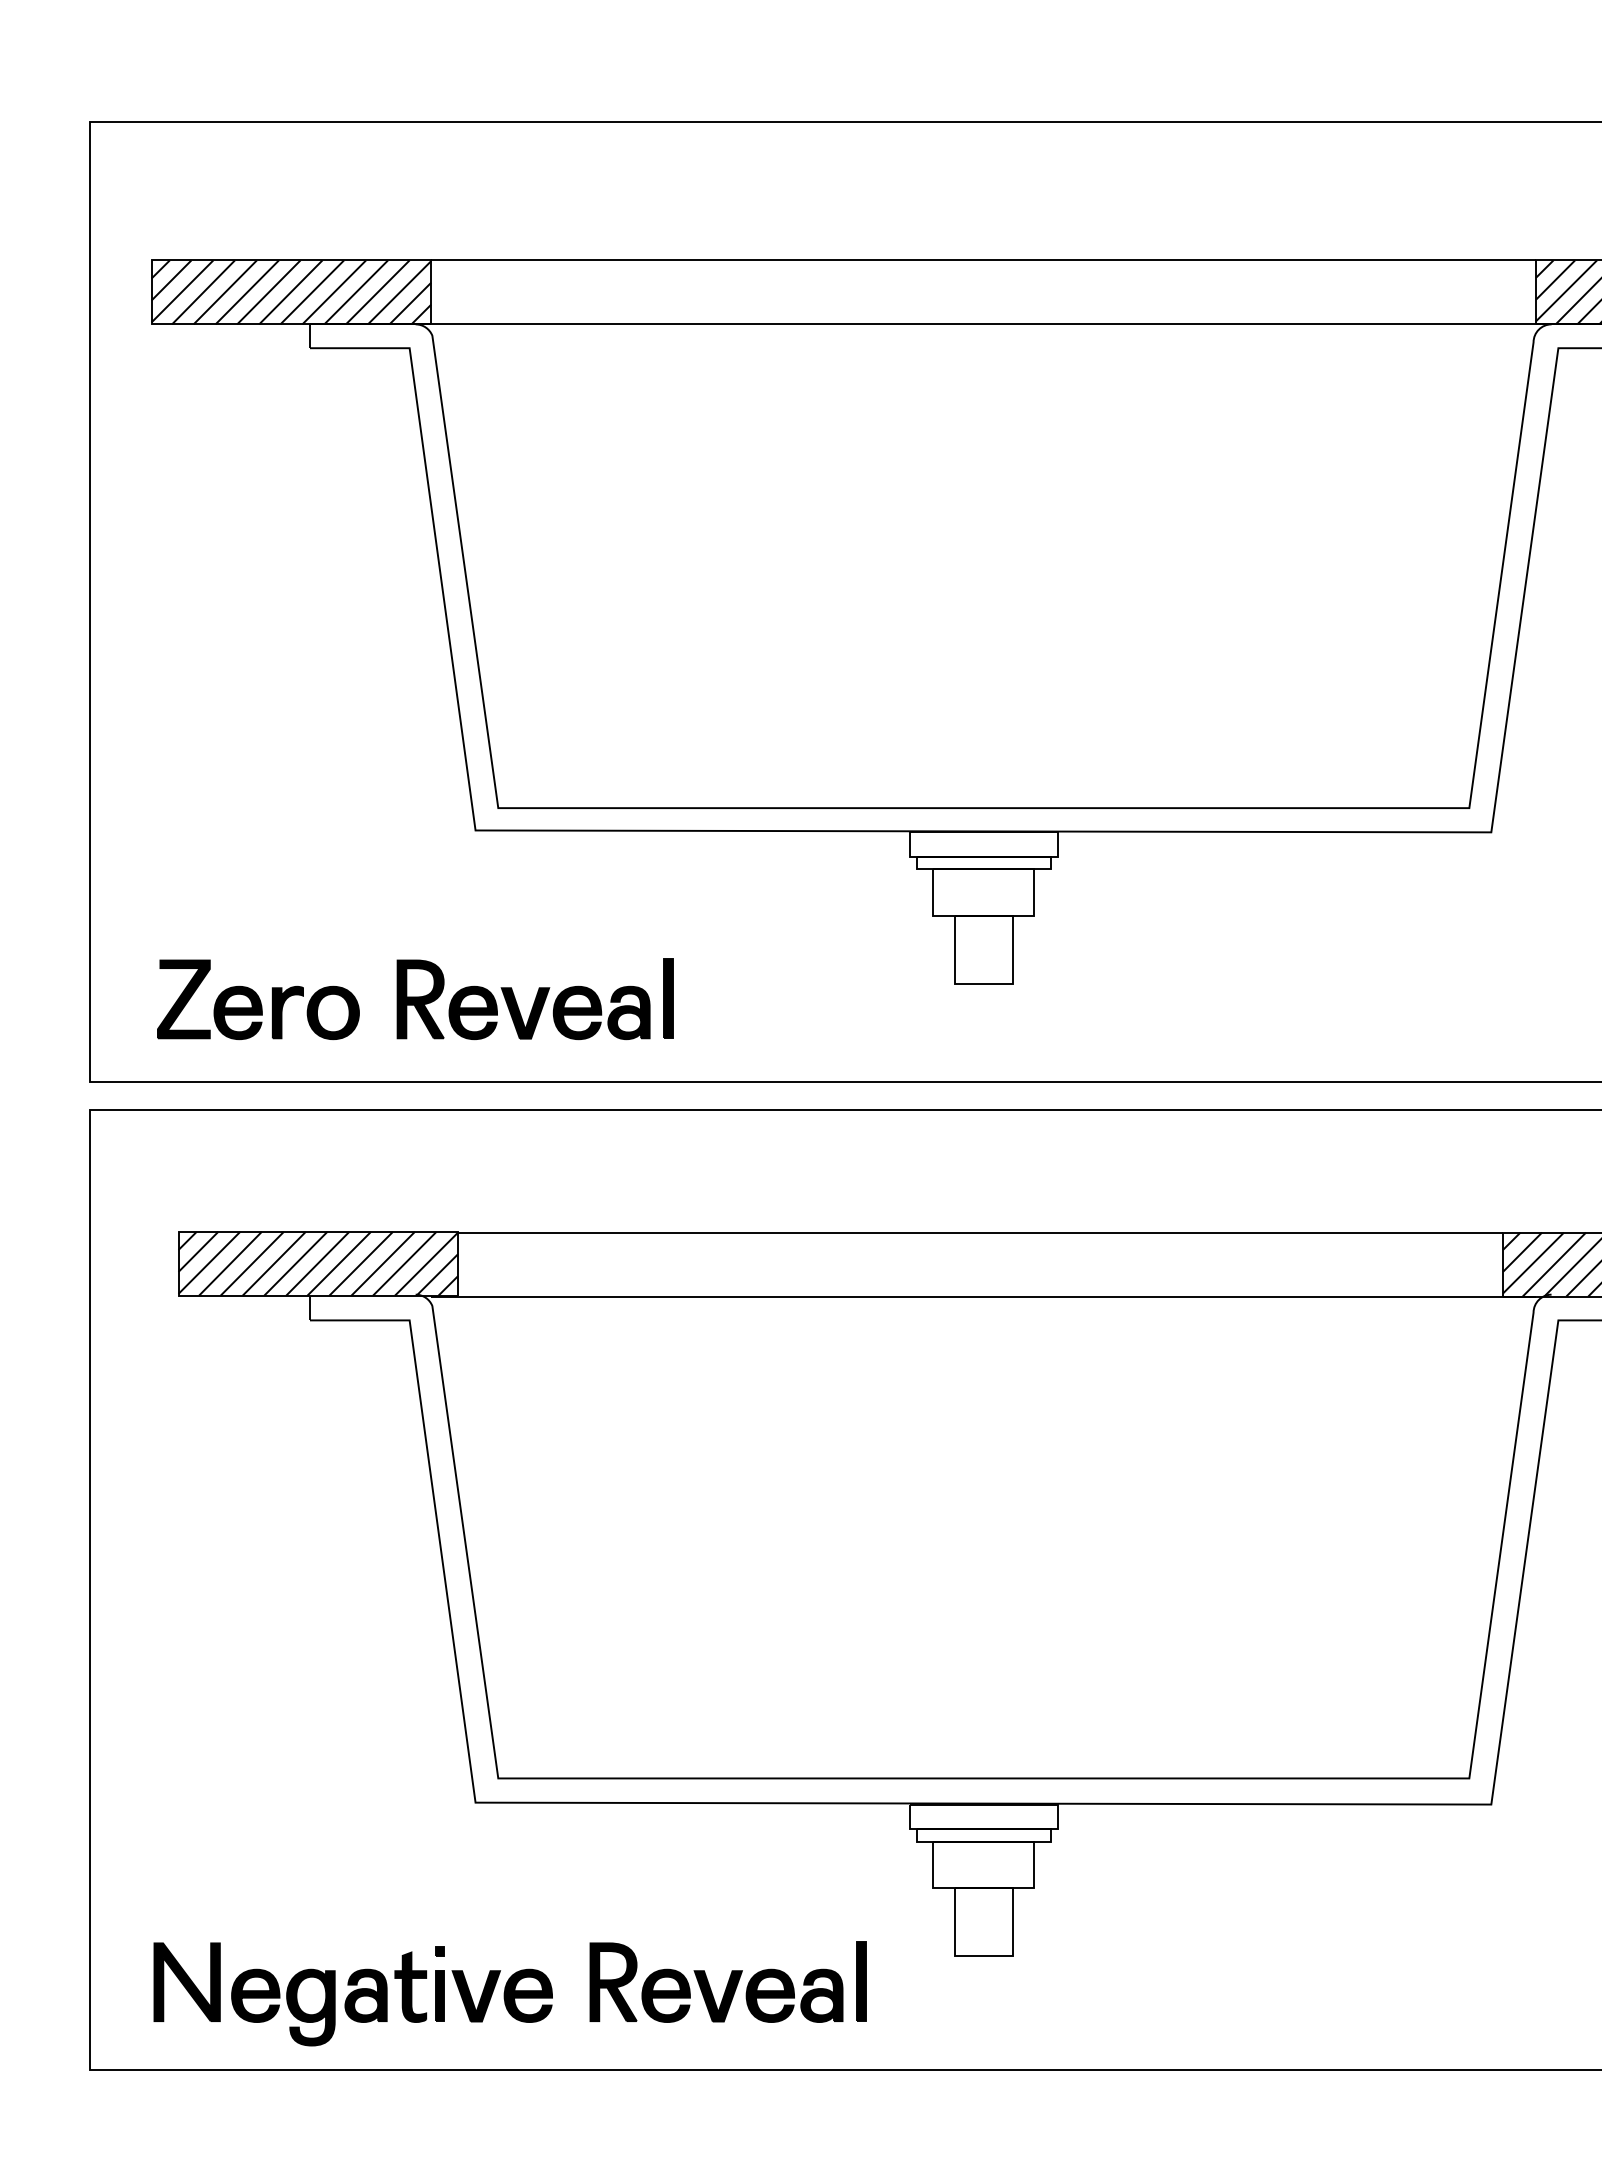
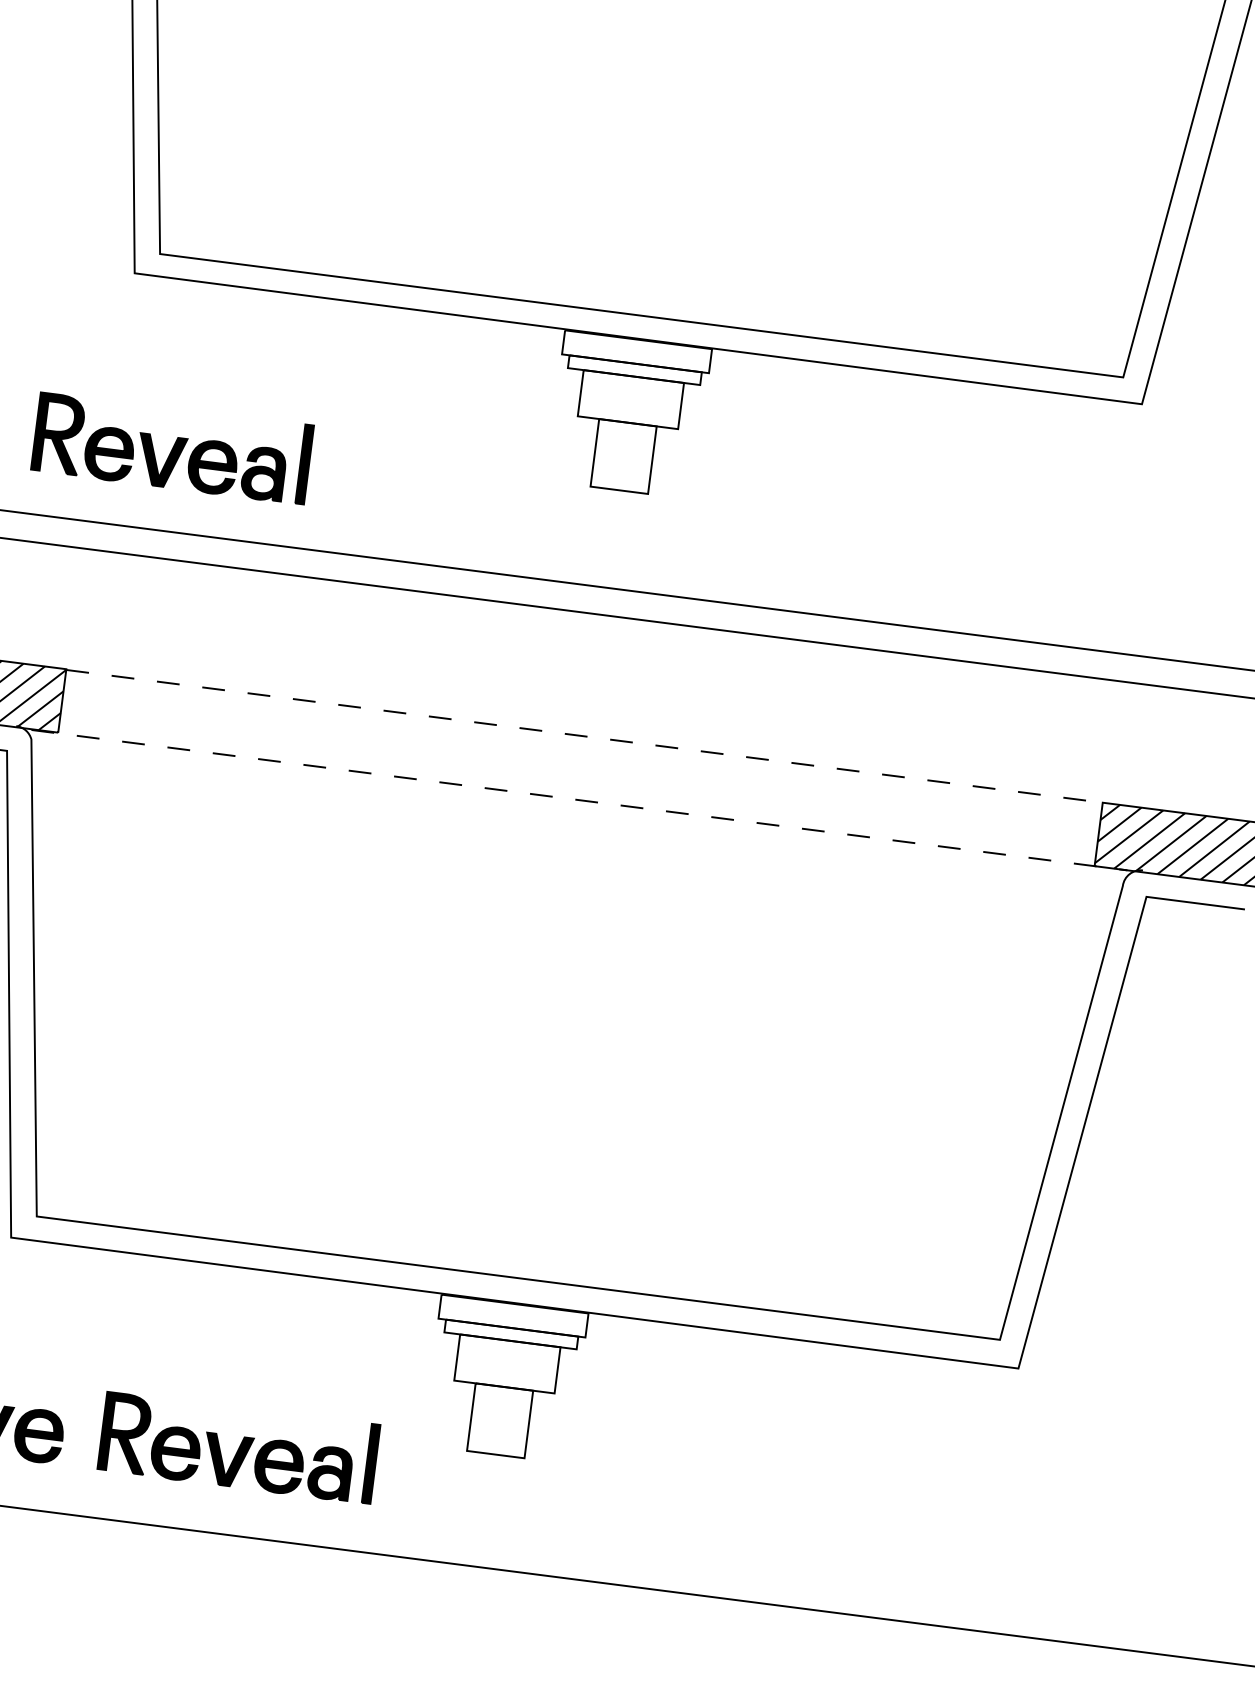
line: (981, 1232) -> (585, 736), solid -> dashed
line: (984, 1296) -> (580, 800), solid -> dashed

